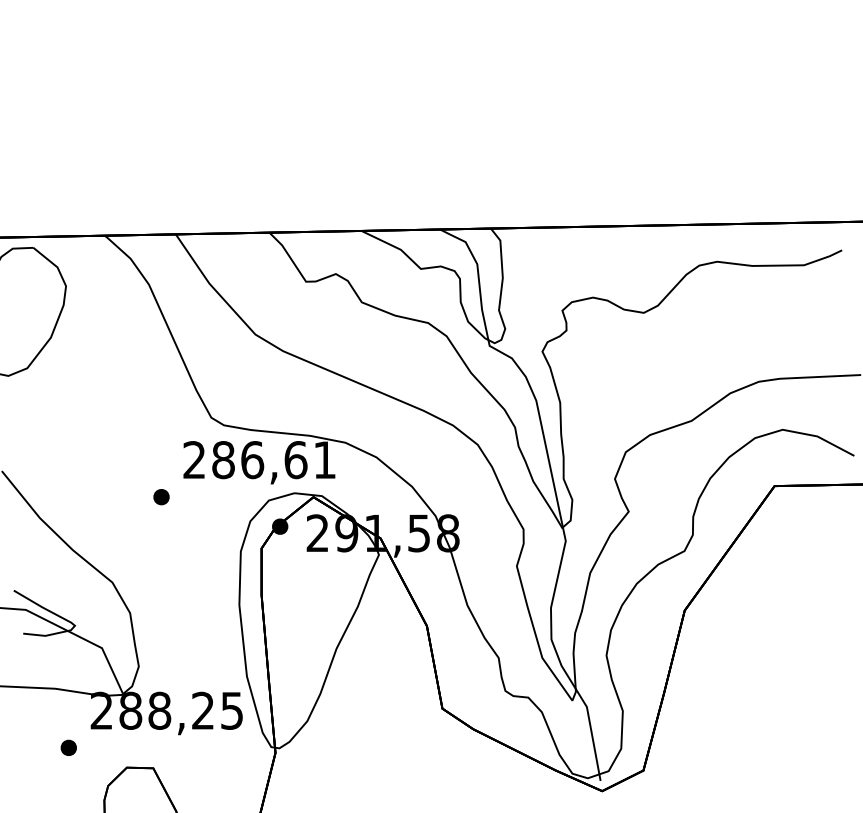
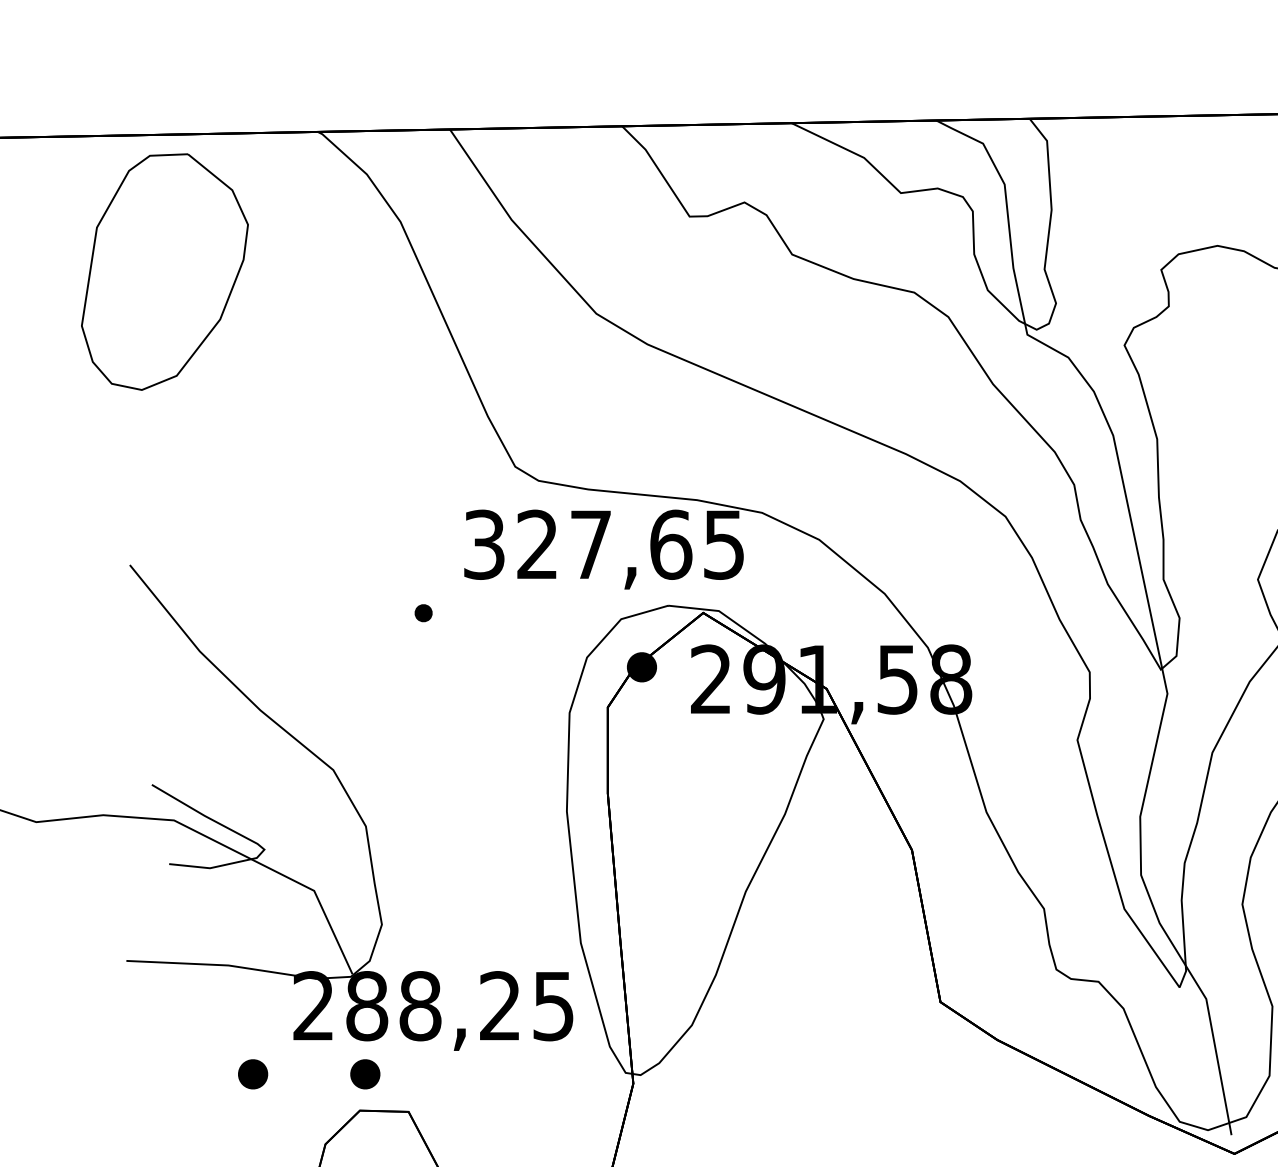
text: (259, 460) -> (603, 545), 286,61 -> 327,65
part: (161, 497) -> (423, 613), size x0.6
part: (129, 747) -> (364, 1073), added

